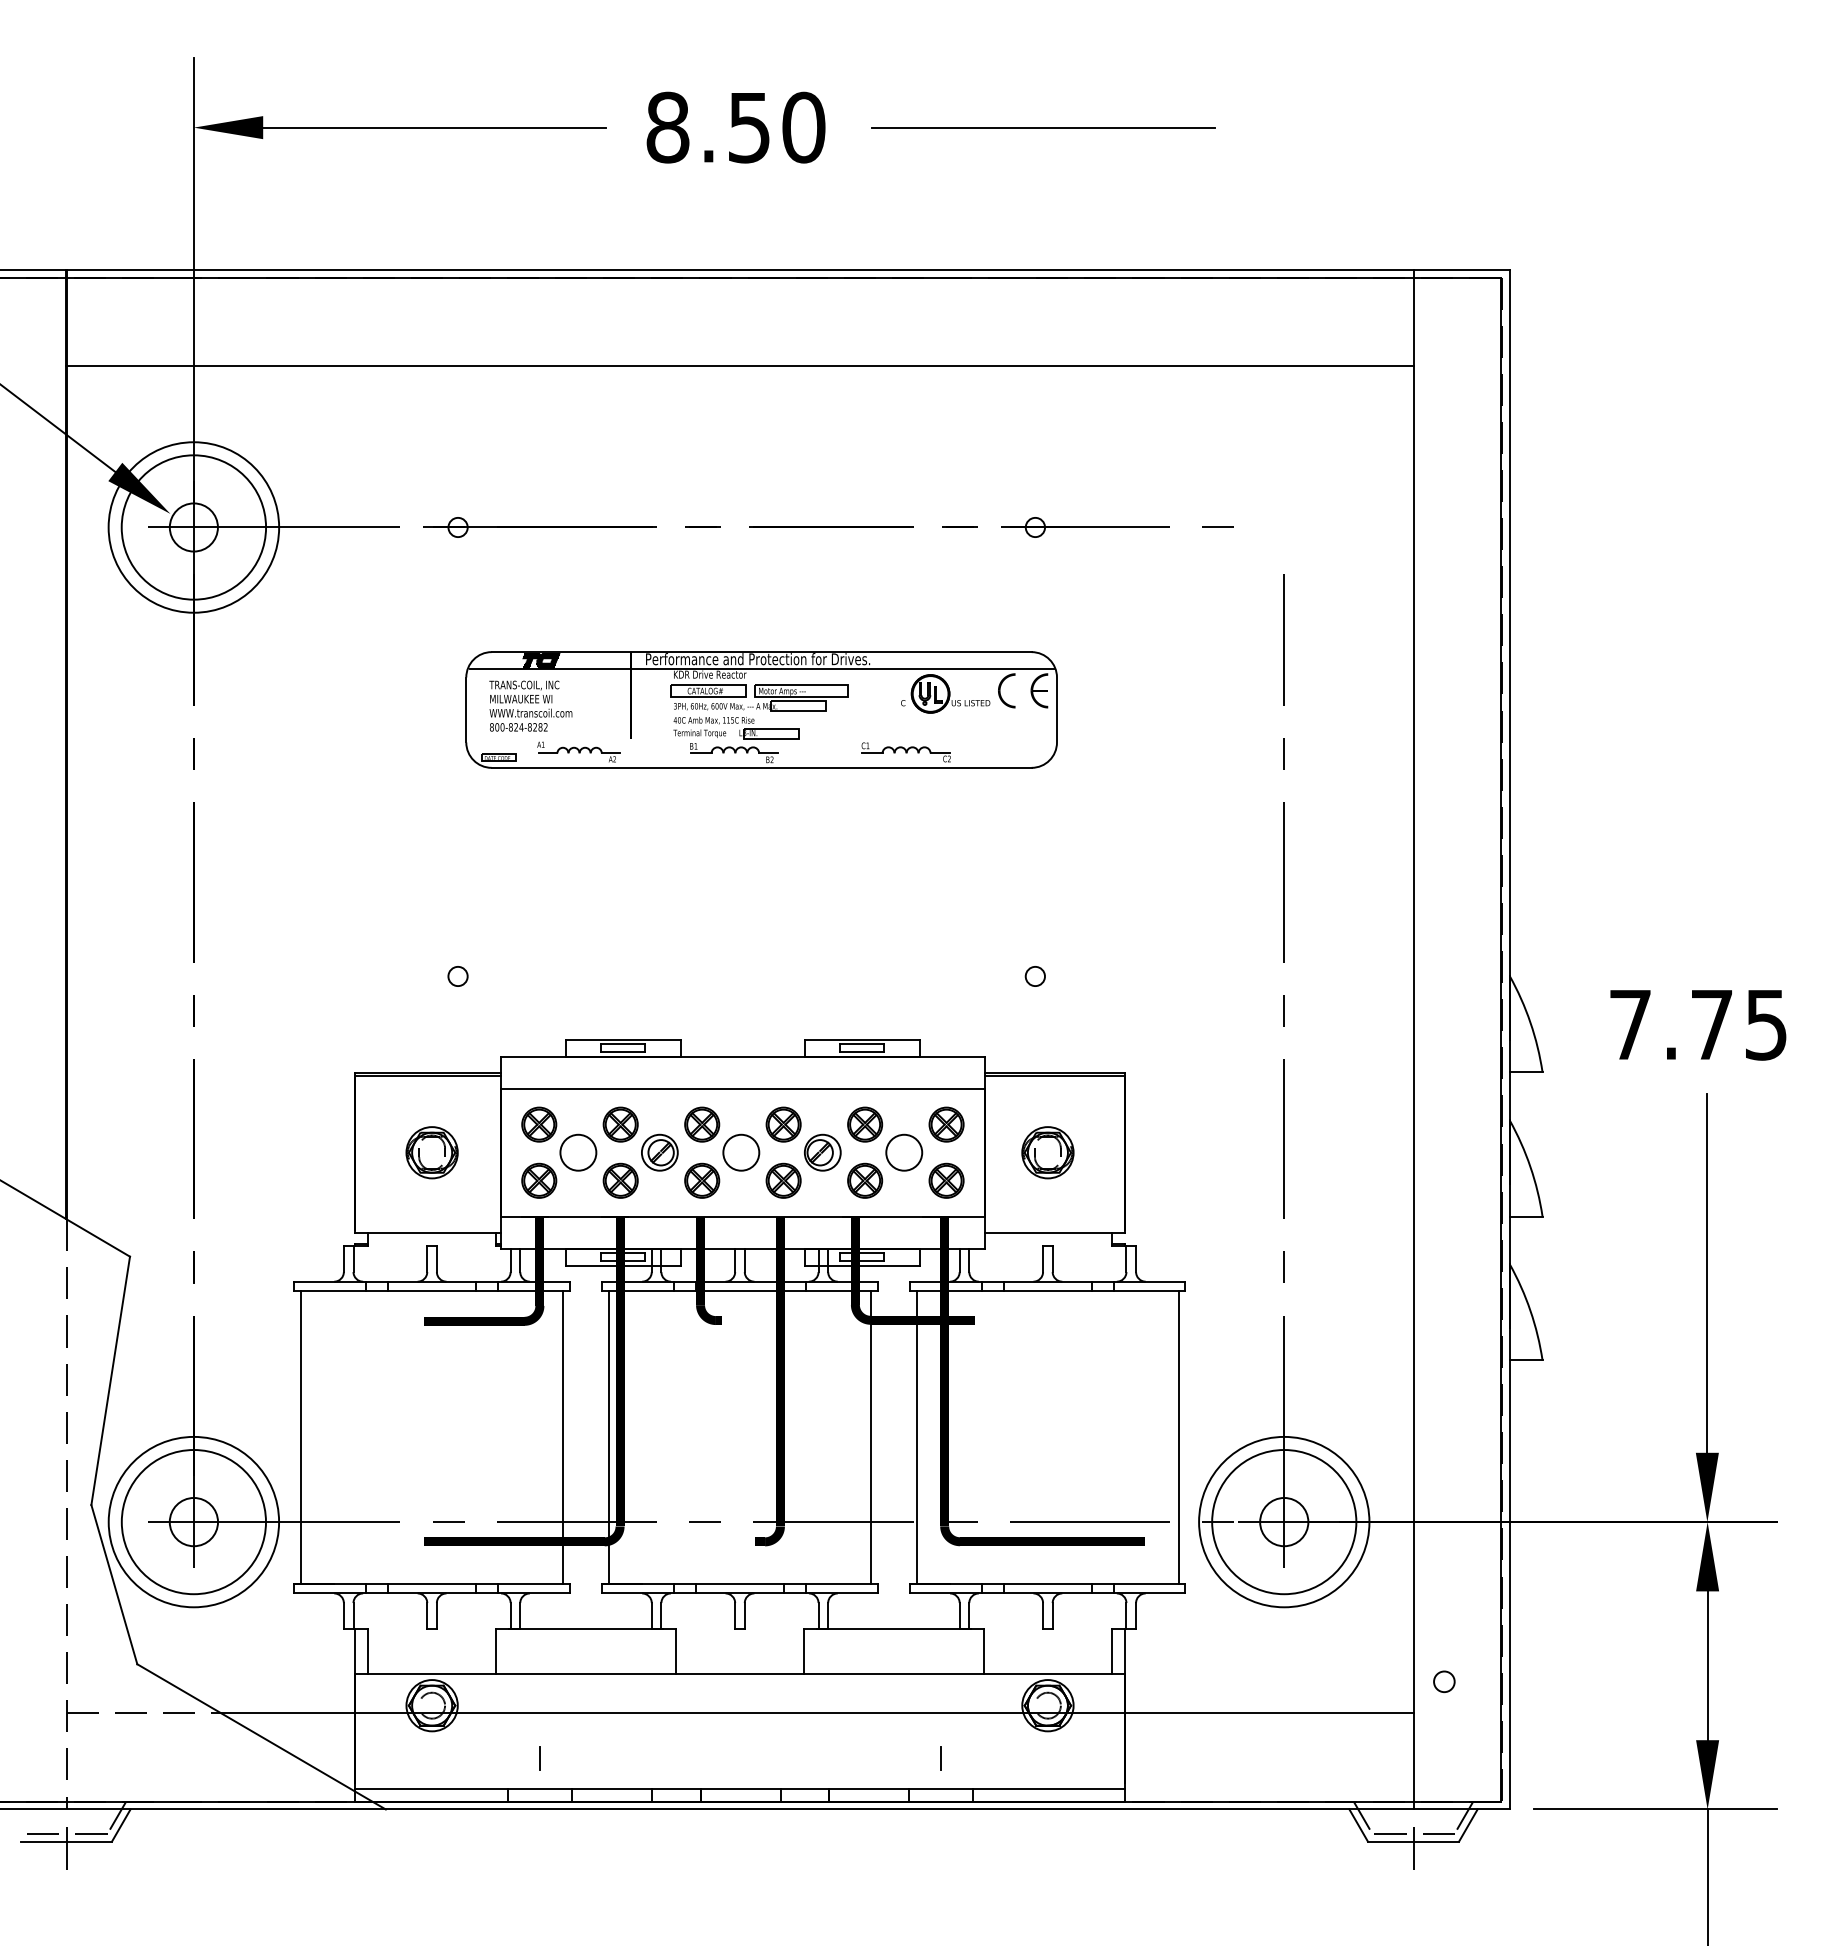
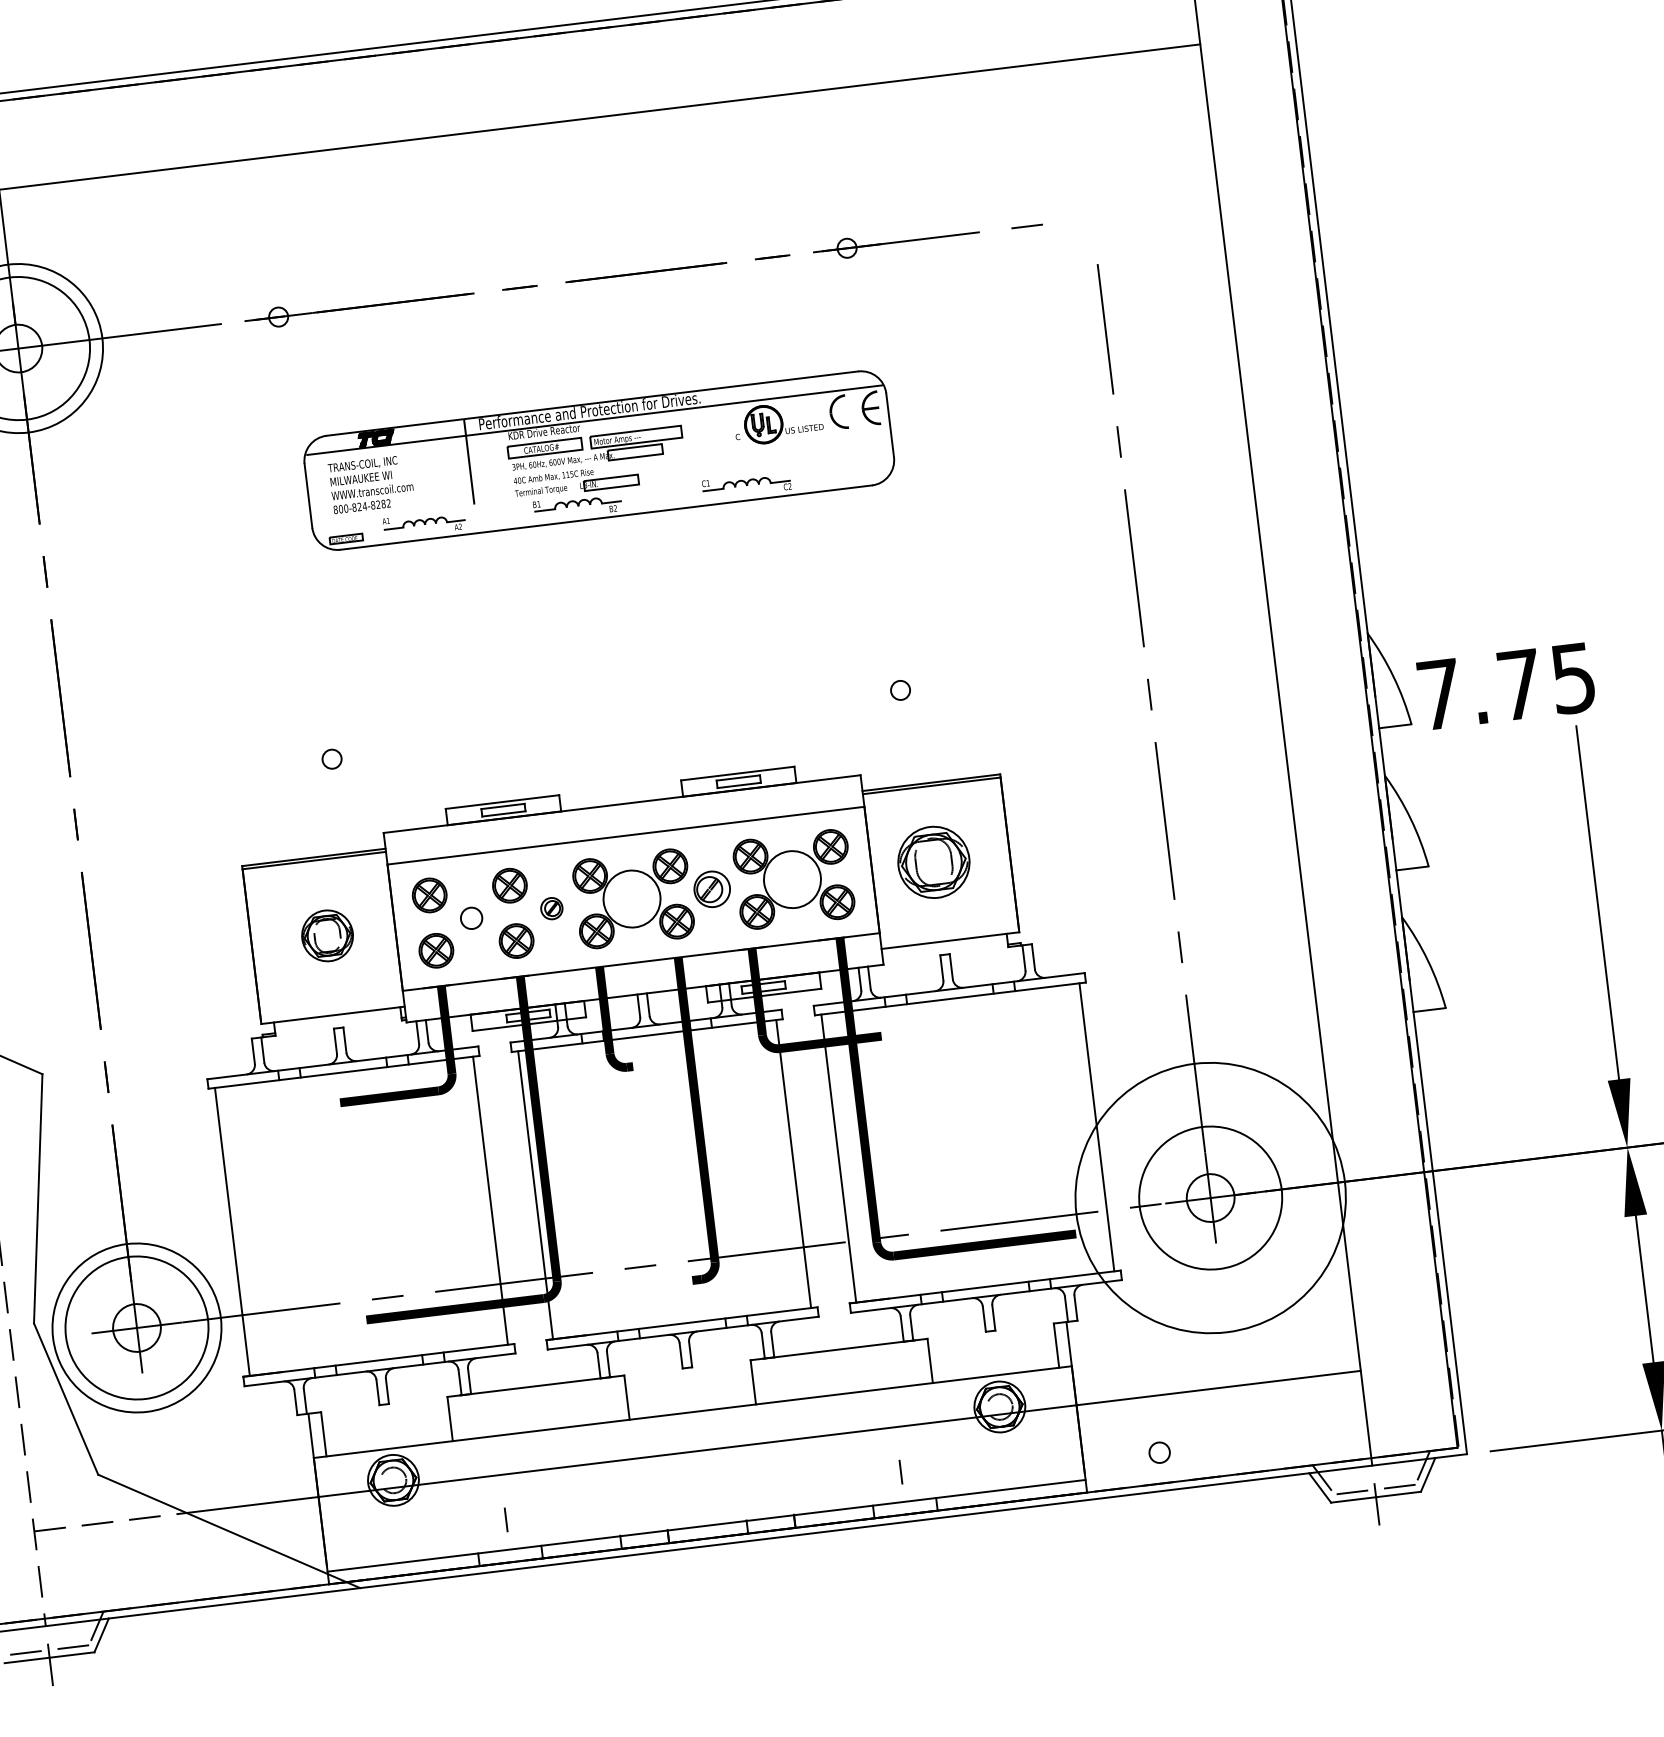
text: (1698, 1025) -> (1506, 687), moved
circle: (578, 1152) -> (471, 918), size x0.6
part: (659, 1152) -> (551, 908), size x0.6
circle: (741, 1152) -> (632, 898), size x1.6
circle: (904, 1152) -> (792, 879), size x1.6
part: (1047, 1152) -> (933, 862), size x1.4
circle: (1284, 1521) -> (1210, 1197), size x1.6
circle: (1444, 1681) -> (1159, 1452), moved

